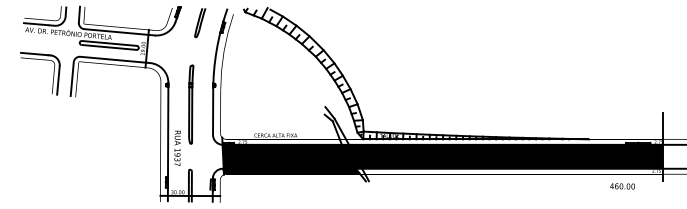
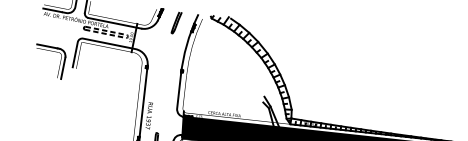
line: (138, 48) -> (127, 37), solid -> dashed
part: (53, 73) -> (60, 62), moved
part: (191, 104) -> (163, 83), removed

